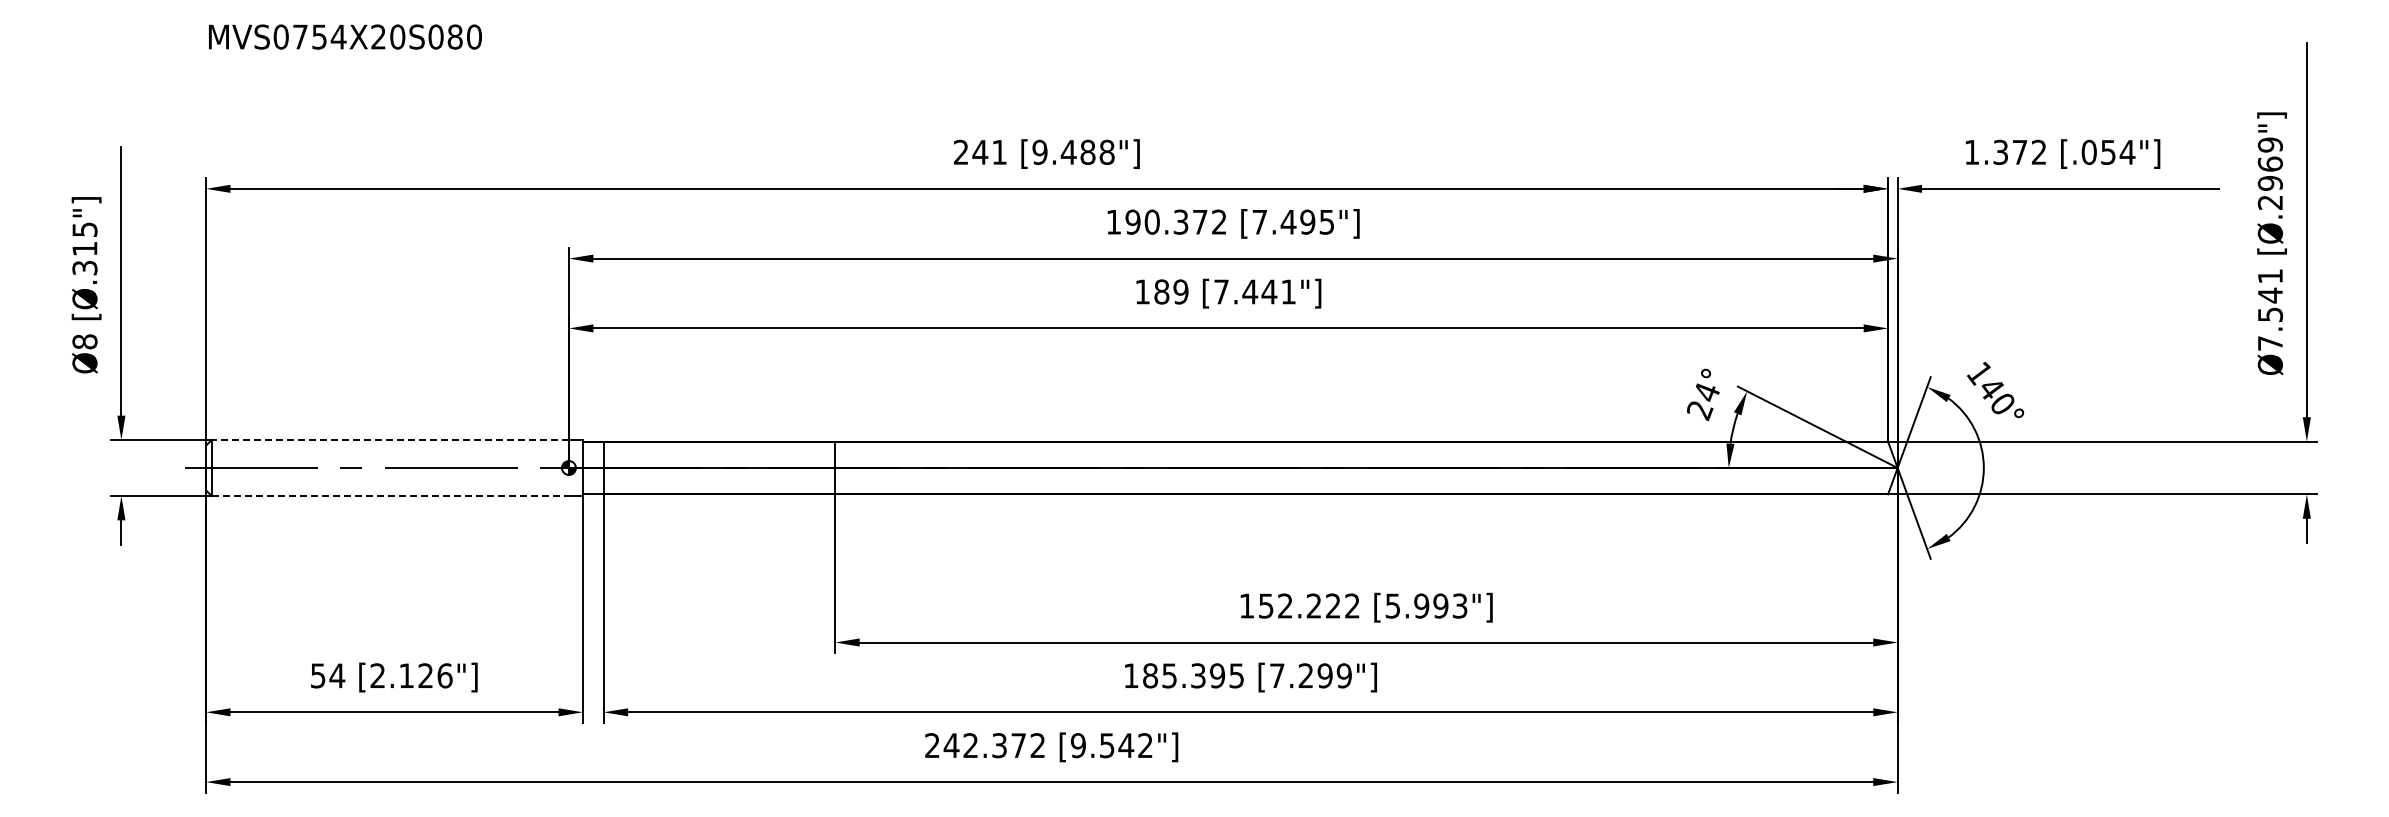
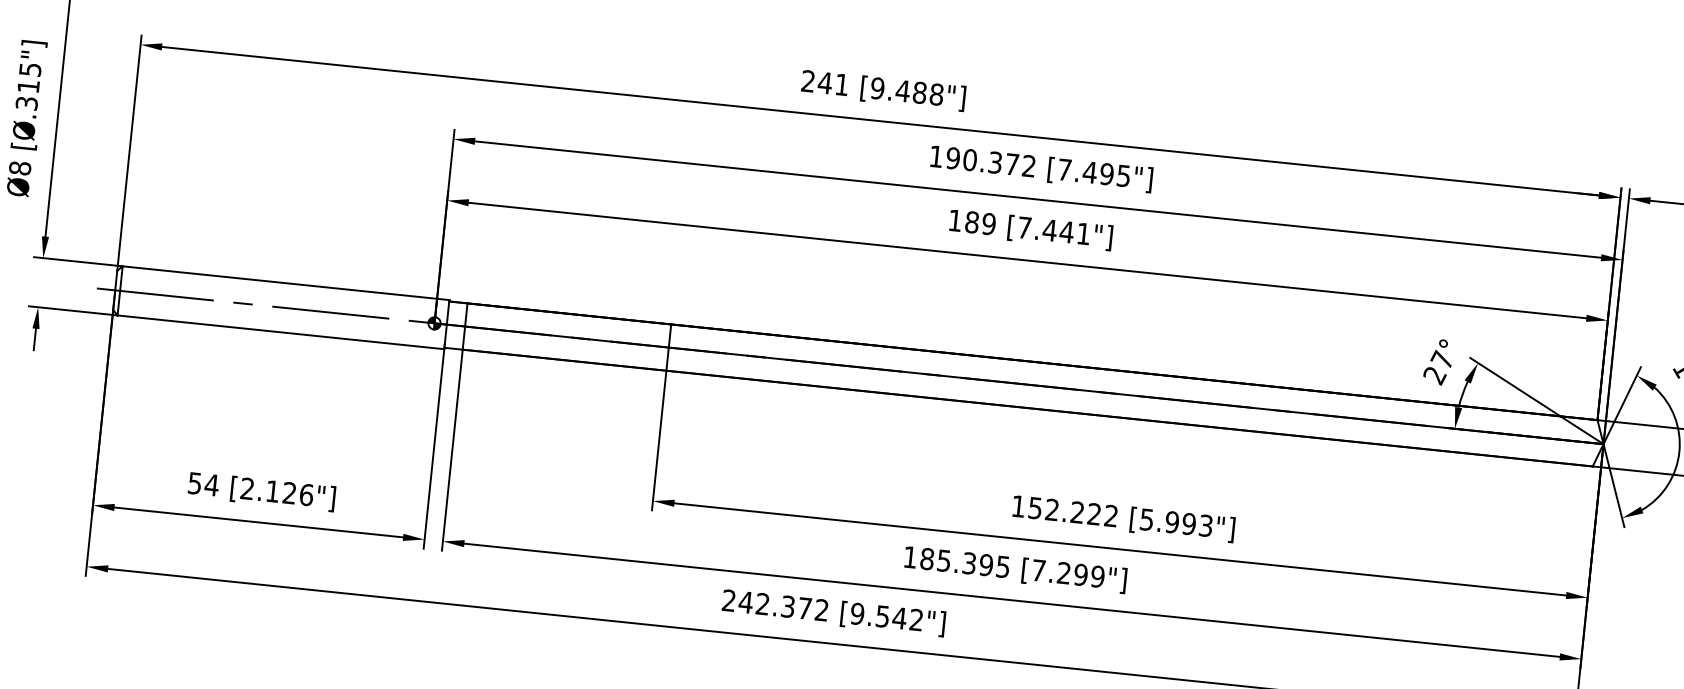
text: (1706, 391) -> (1442, 359), 24° -> 27°
line: (390, 440) -> (280, 282), dashed -> solid
line: (390, 495) -> (275, 331), dashed -> solid

